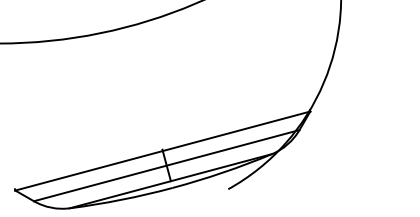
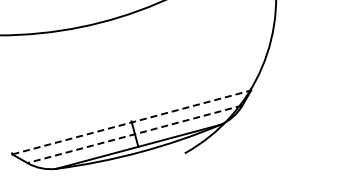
line: (162, 151) -> (131, 122), solid -> dashed
line: (166, 165) -> (134, 134), solid -> dashed

